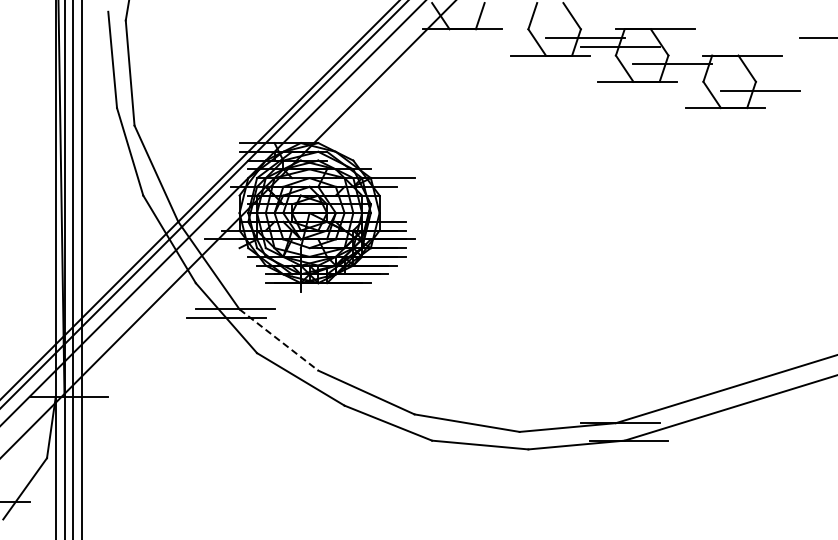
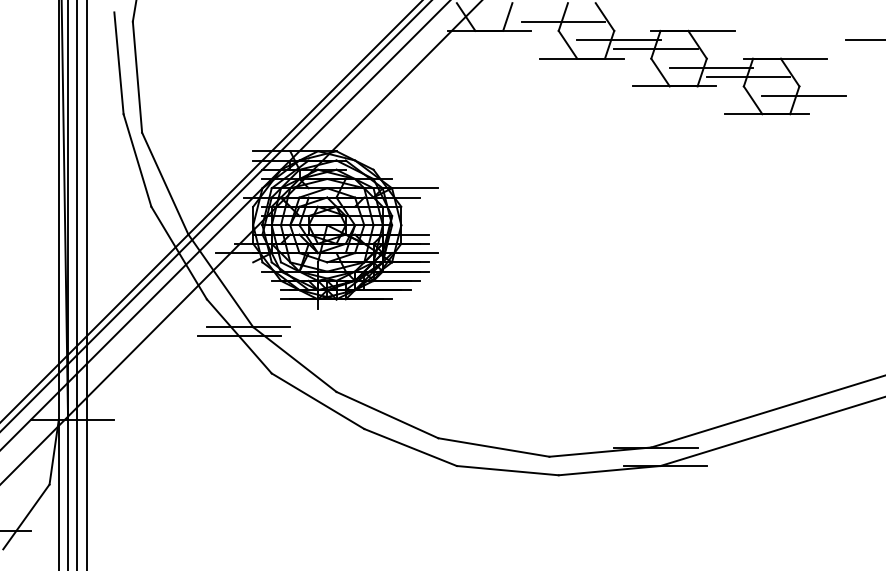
line: (532, 20) -> (563, 21), added
line: (707, 73) -> (748, 77), added
line: (278, 340) -> (294, 360), dashed -> solid

